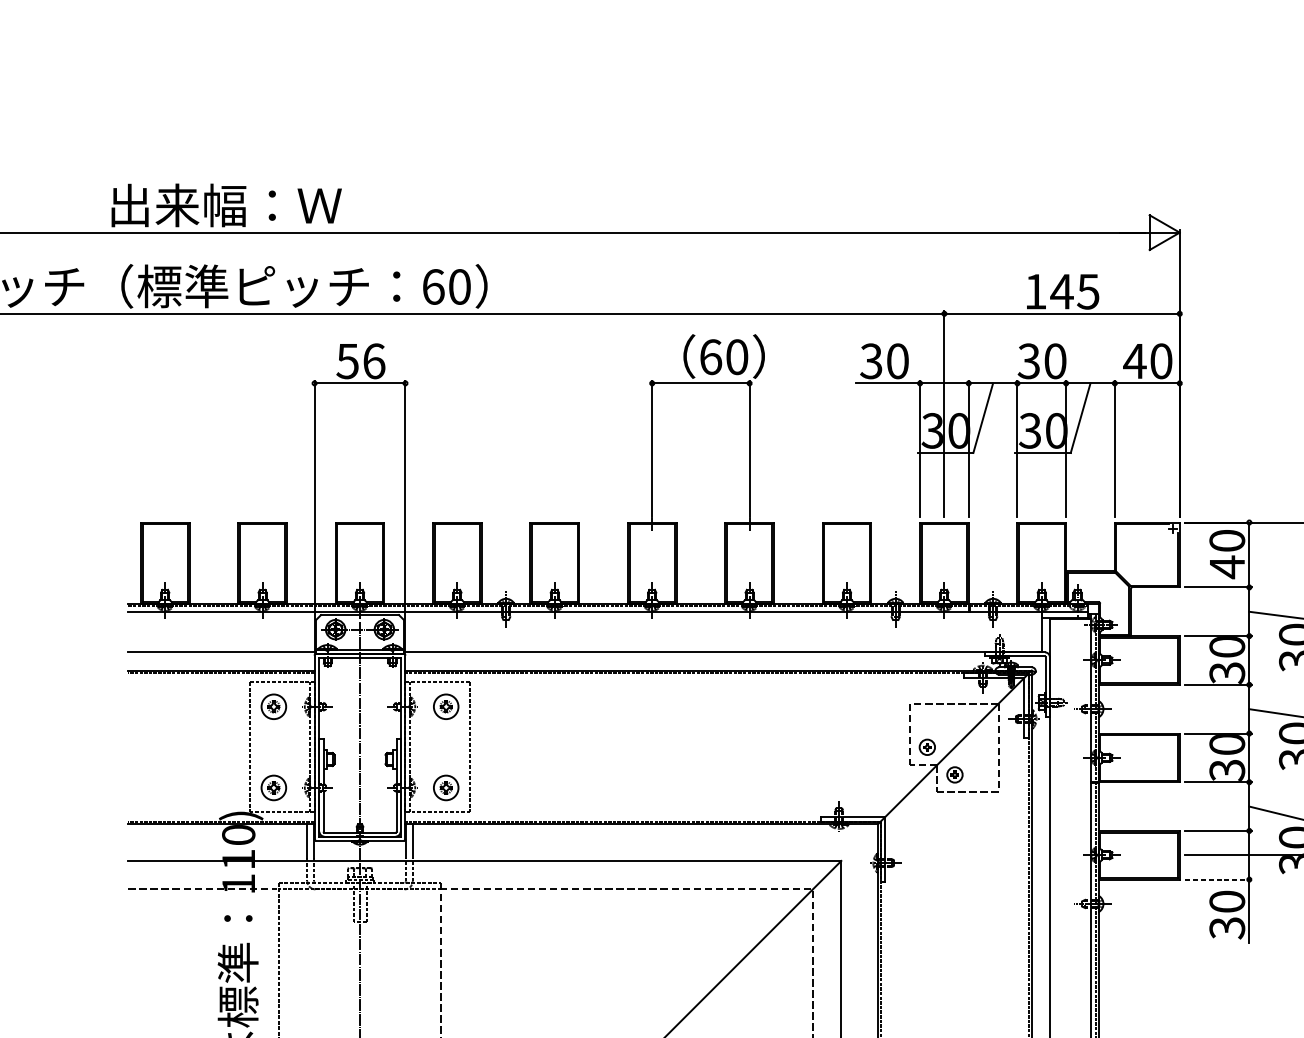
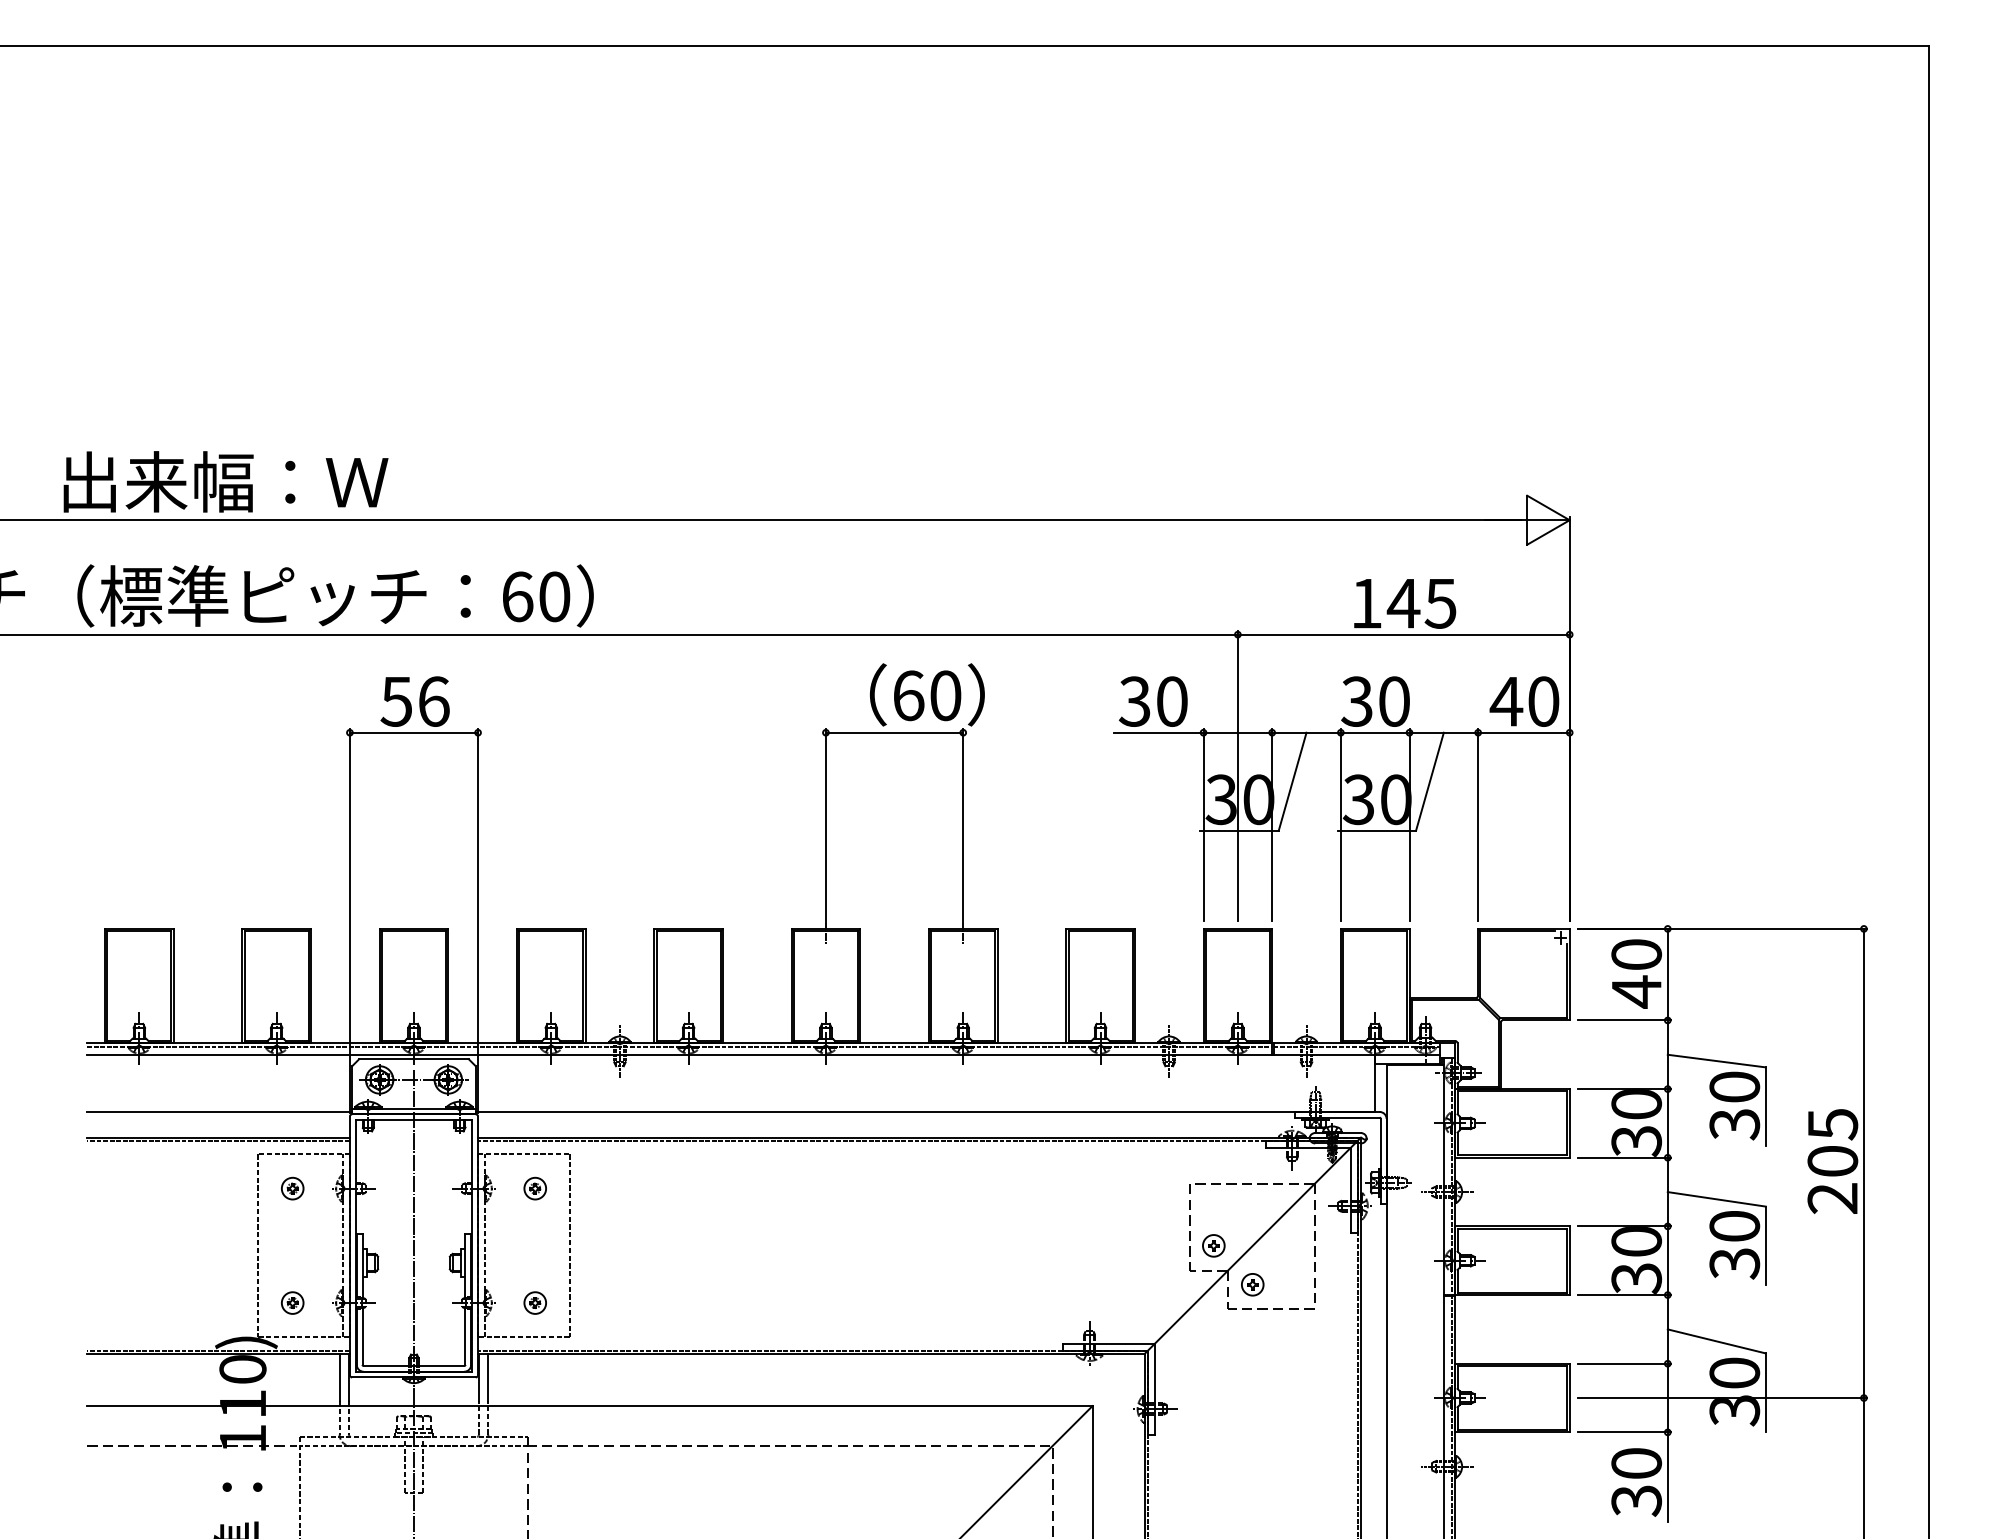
part: (273, 706) -> (292, 1188), size x0.62
part: (445, 706) -> (534, 1188), size x0.62
part: (273, 787) -> (292, 1302), size x0.62
part: (445, 787) -> (534, 1302), size x0.62
line: (1218, 879) -> (1624, 1432), dashed -> solid

